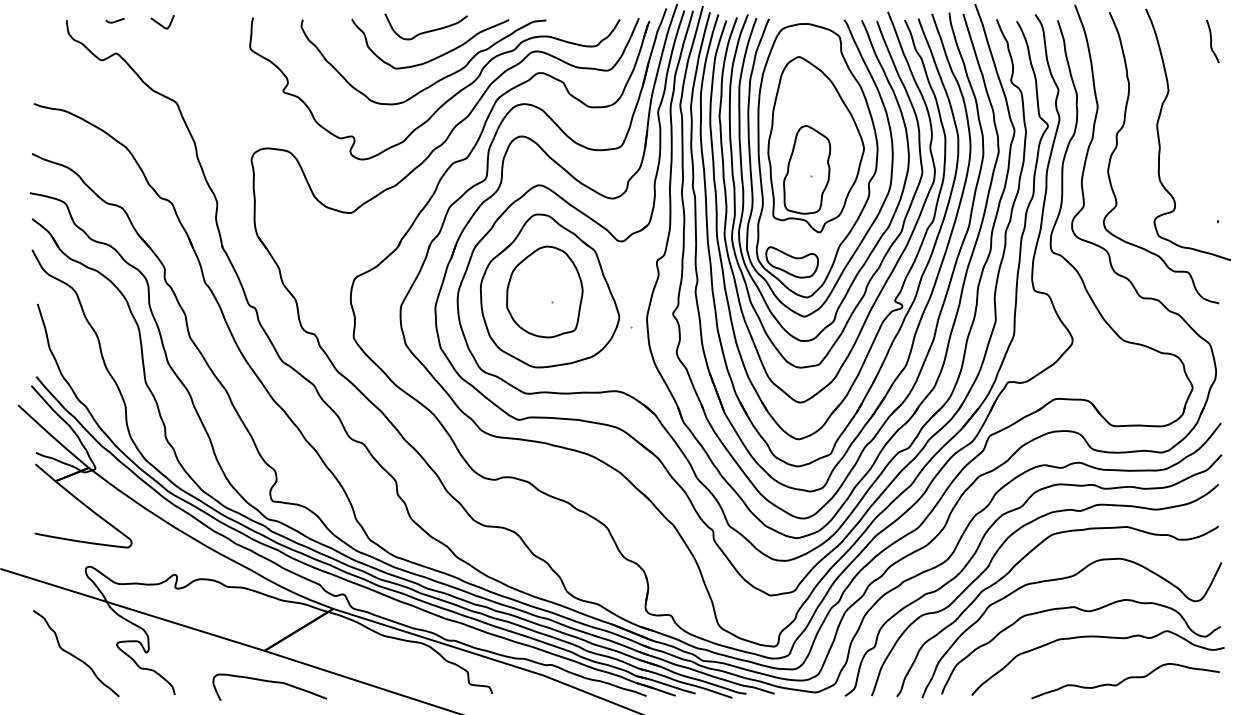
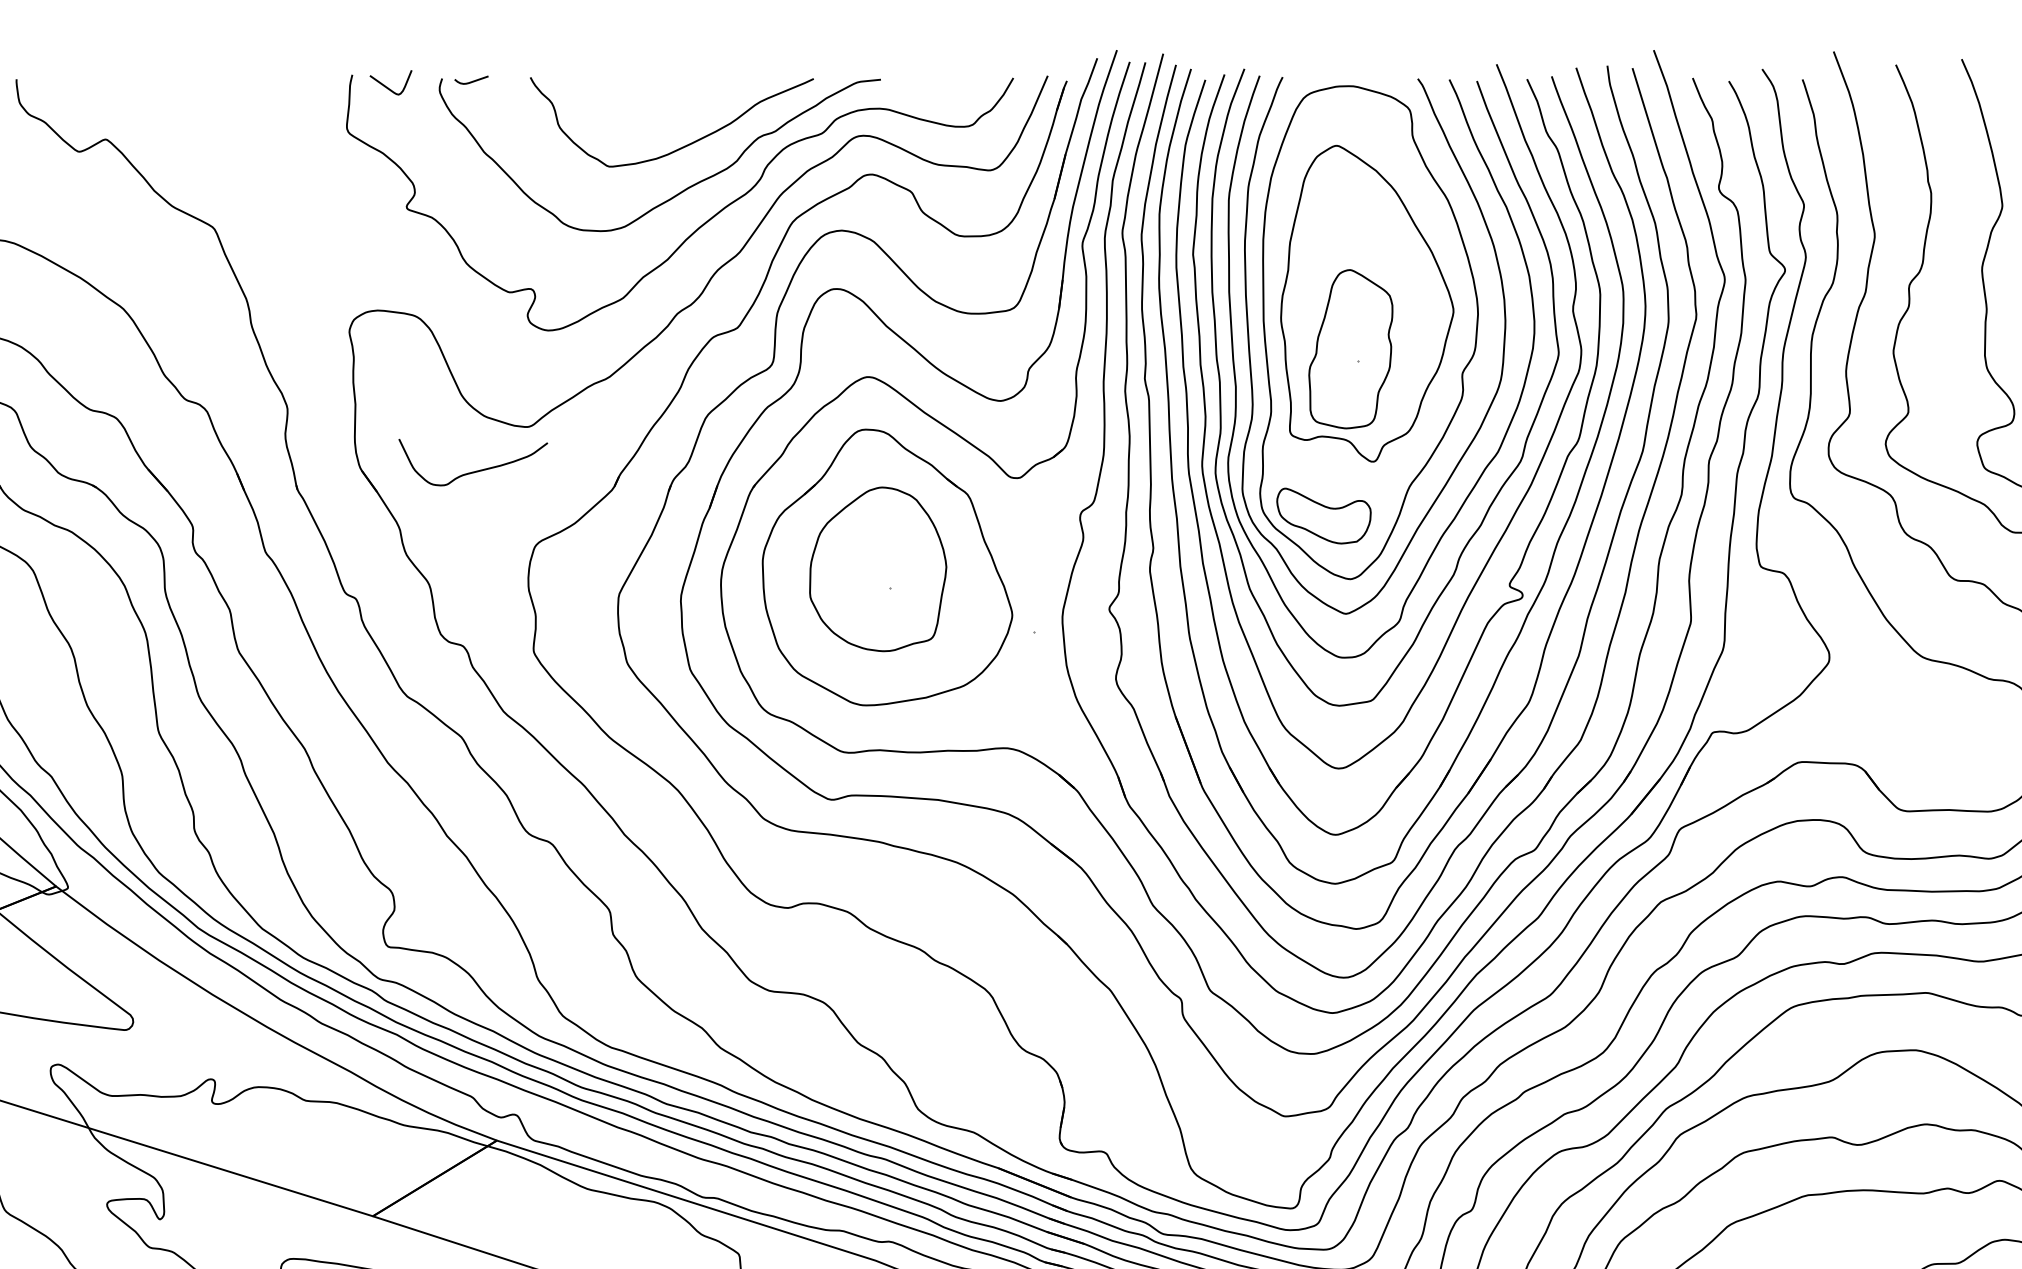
curve: (115, 20) -> (471, 79), moved
curve: (160, 23) -> (387, 85), moved
curve: (428, 30) -> (477, 469), moved

